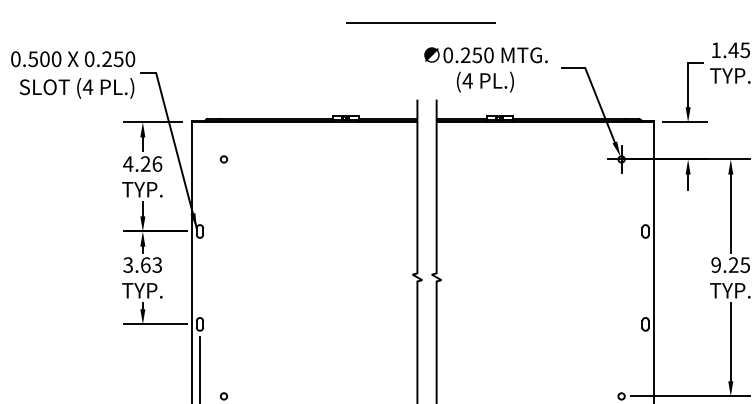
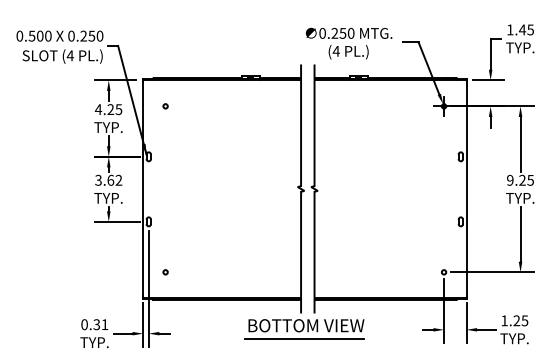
line: (420, 22) -> (303, 10), removed
text: (156, 163) -> (118, 109), 4.26 -> 4.25
text: (156, 265) -> (118, 180), 3.63 -> 3.62

